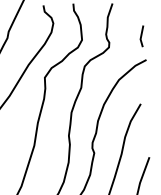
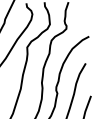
line: (141, 35) -> (86, 21), removed

